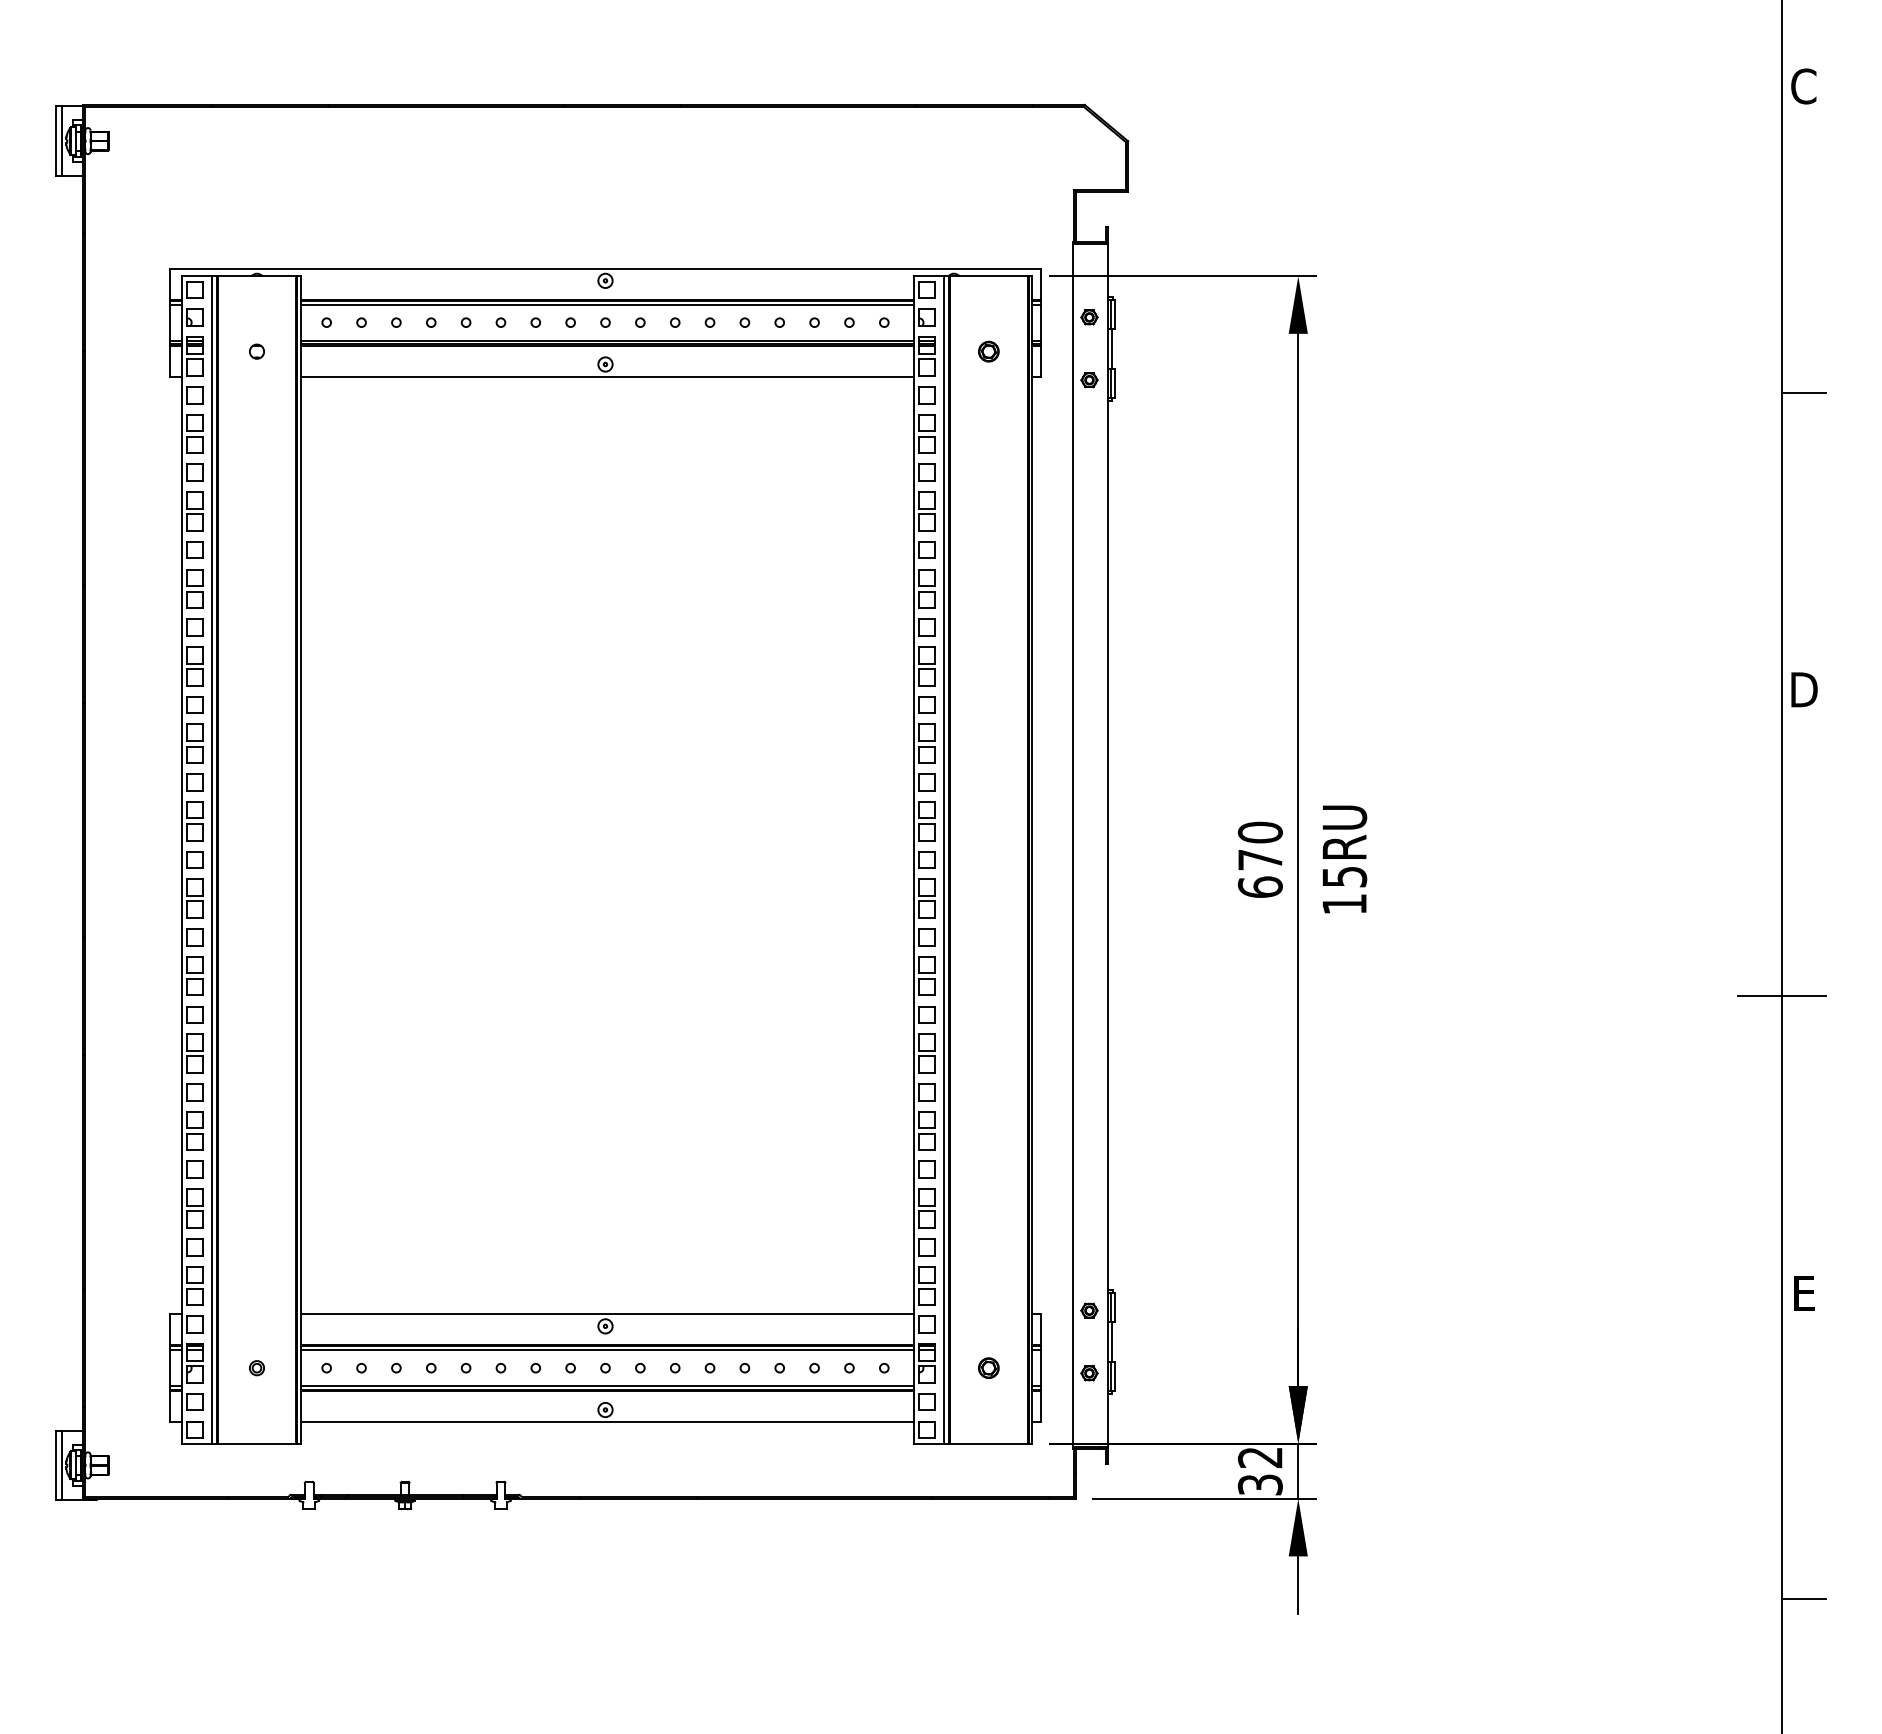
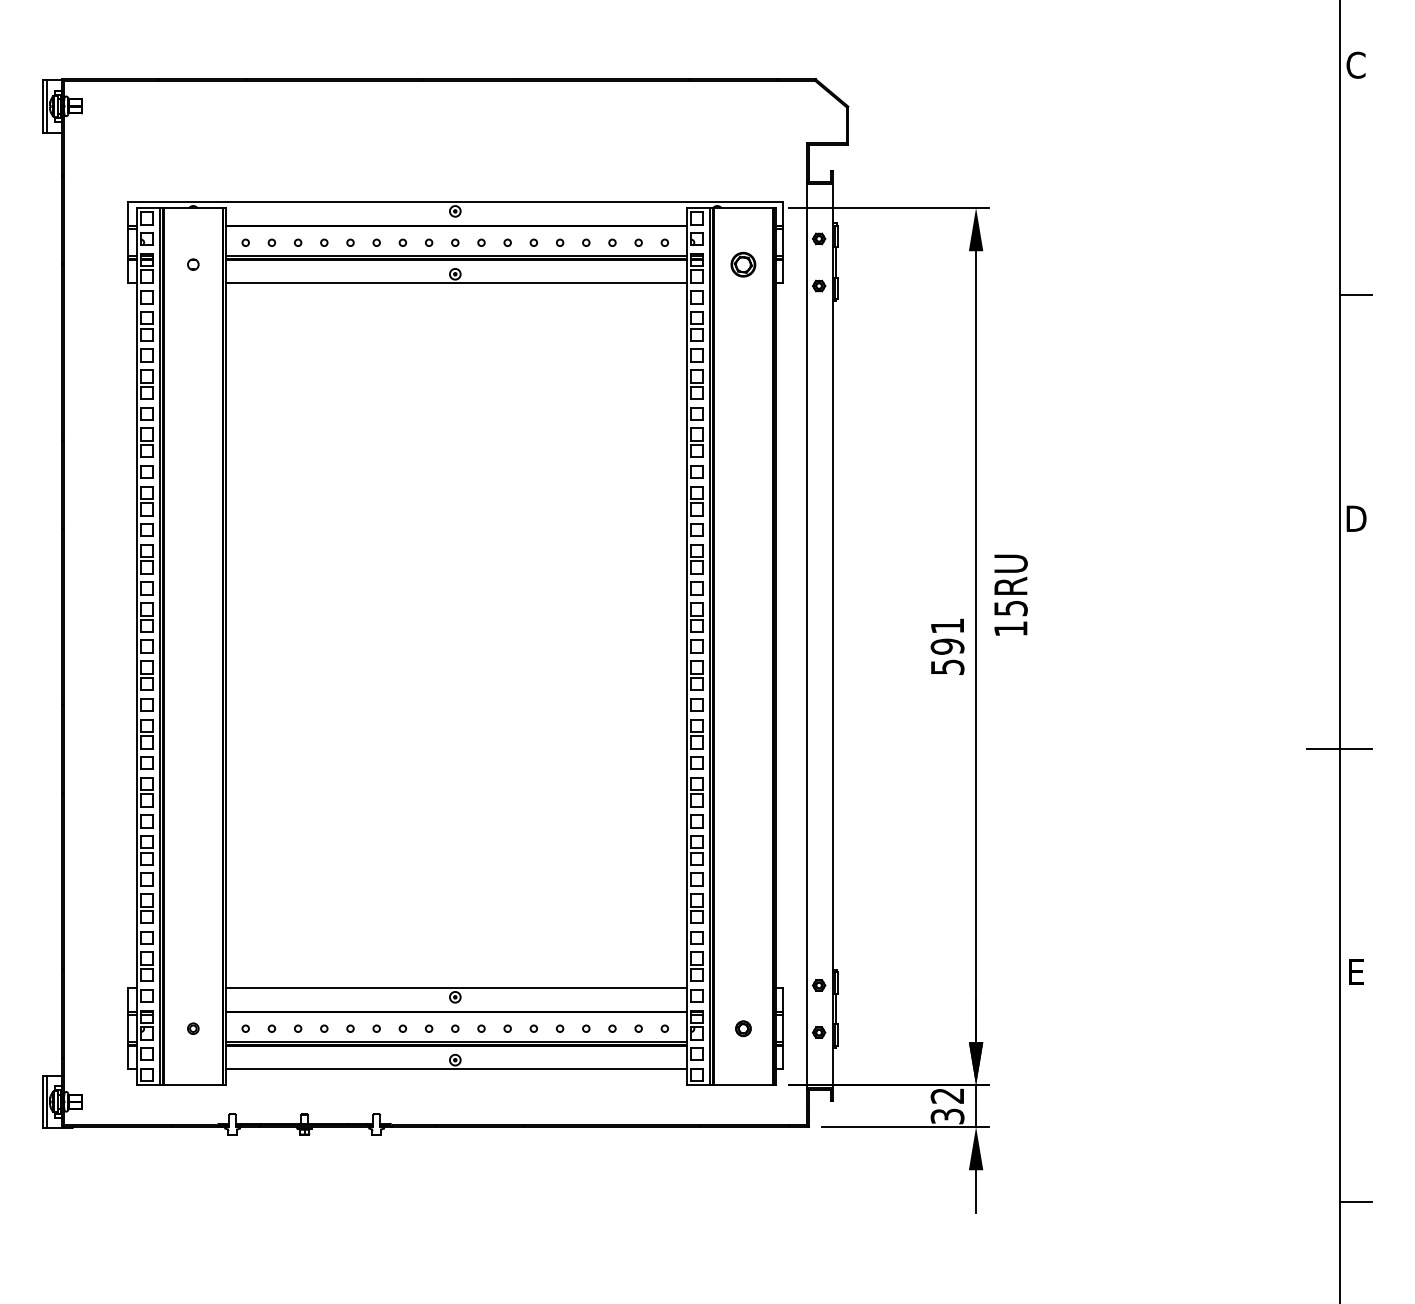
line: (606, 304) -> (456, 229), removed
part: (988, 351) -> (743, 264), size x1.6
text: (1259, 859) -> (946, 646), 670 -> 591
text: (1344, 859) -> (1010, 595), moved
line: (606, 1350) -> (456, 1015), removed

